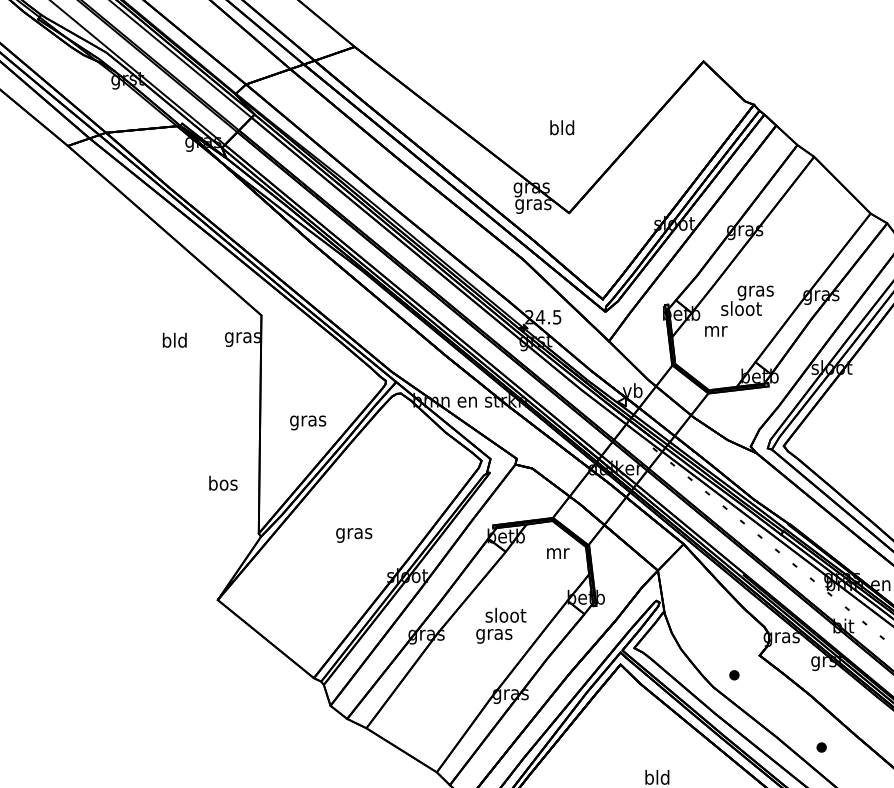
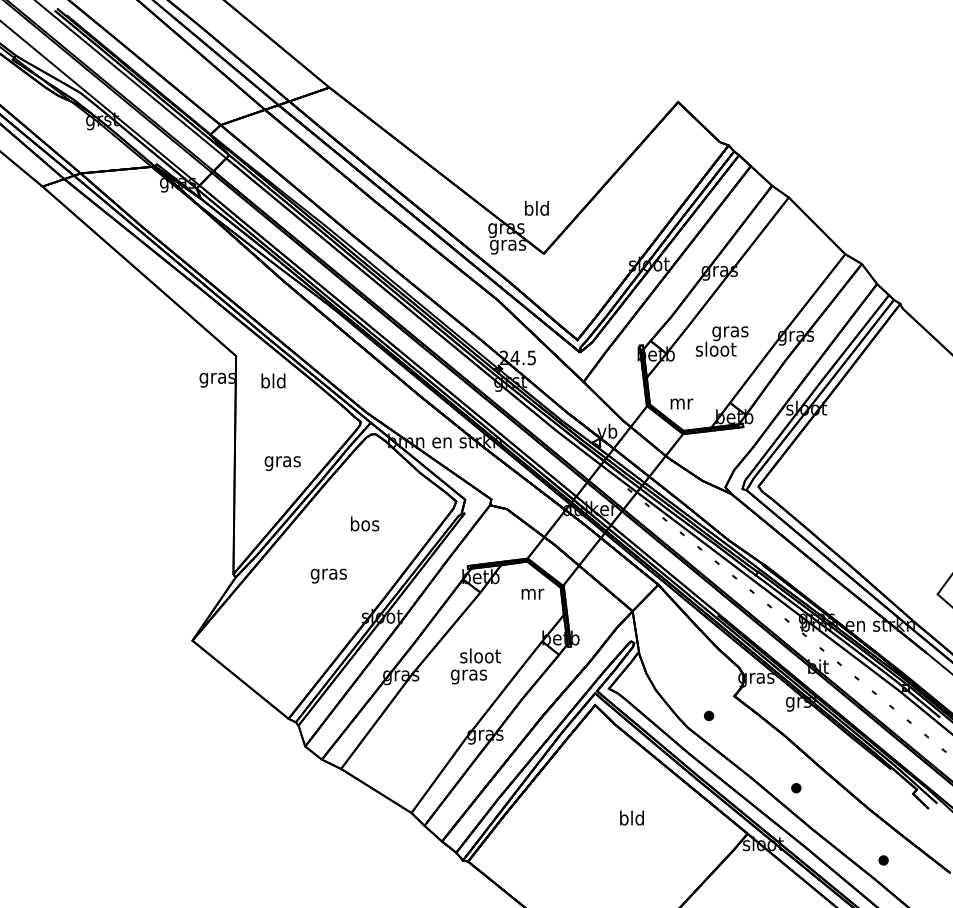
text: (561, 127) -> (536, 208), moved
text: (715, 330) -> (681, 403), moved
text: (174, 339) -> (273, 380), moved
text: (223, 482) -> (365, 523), moved

